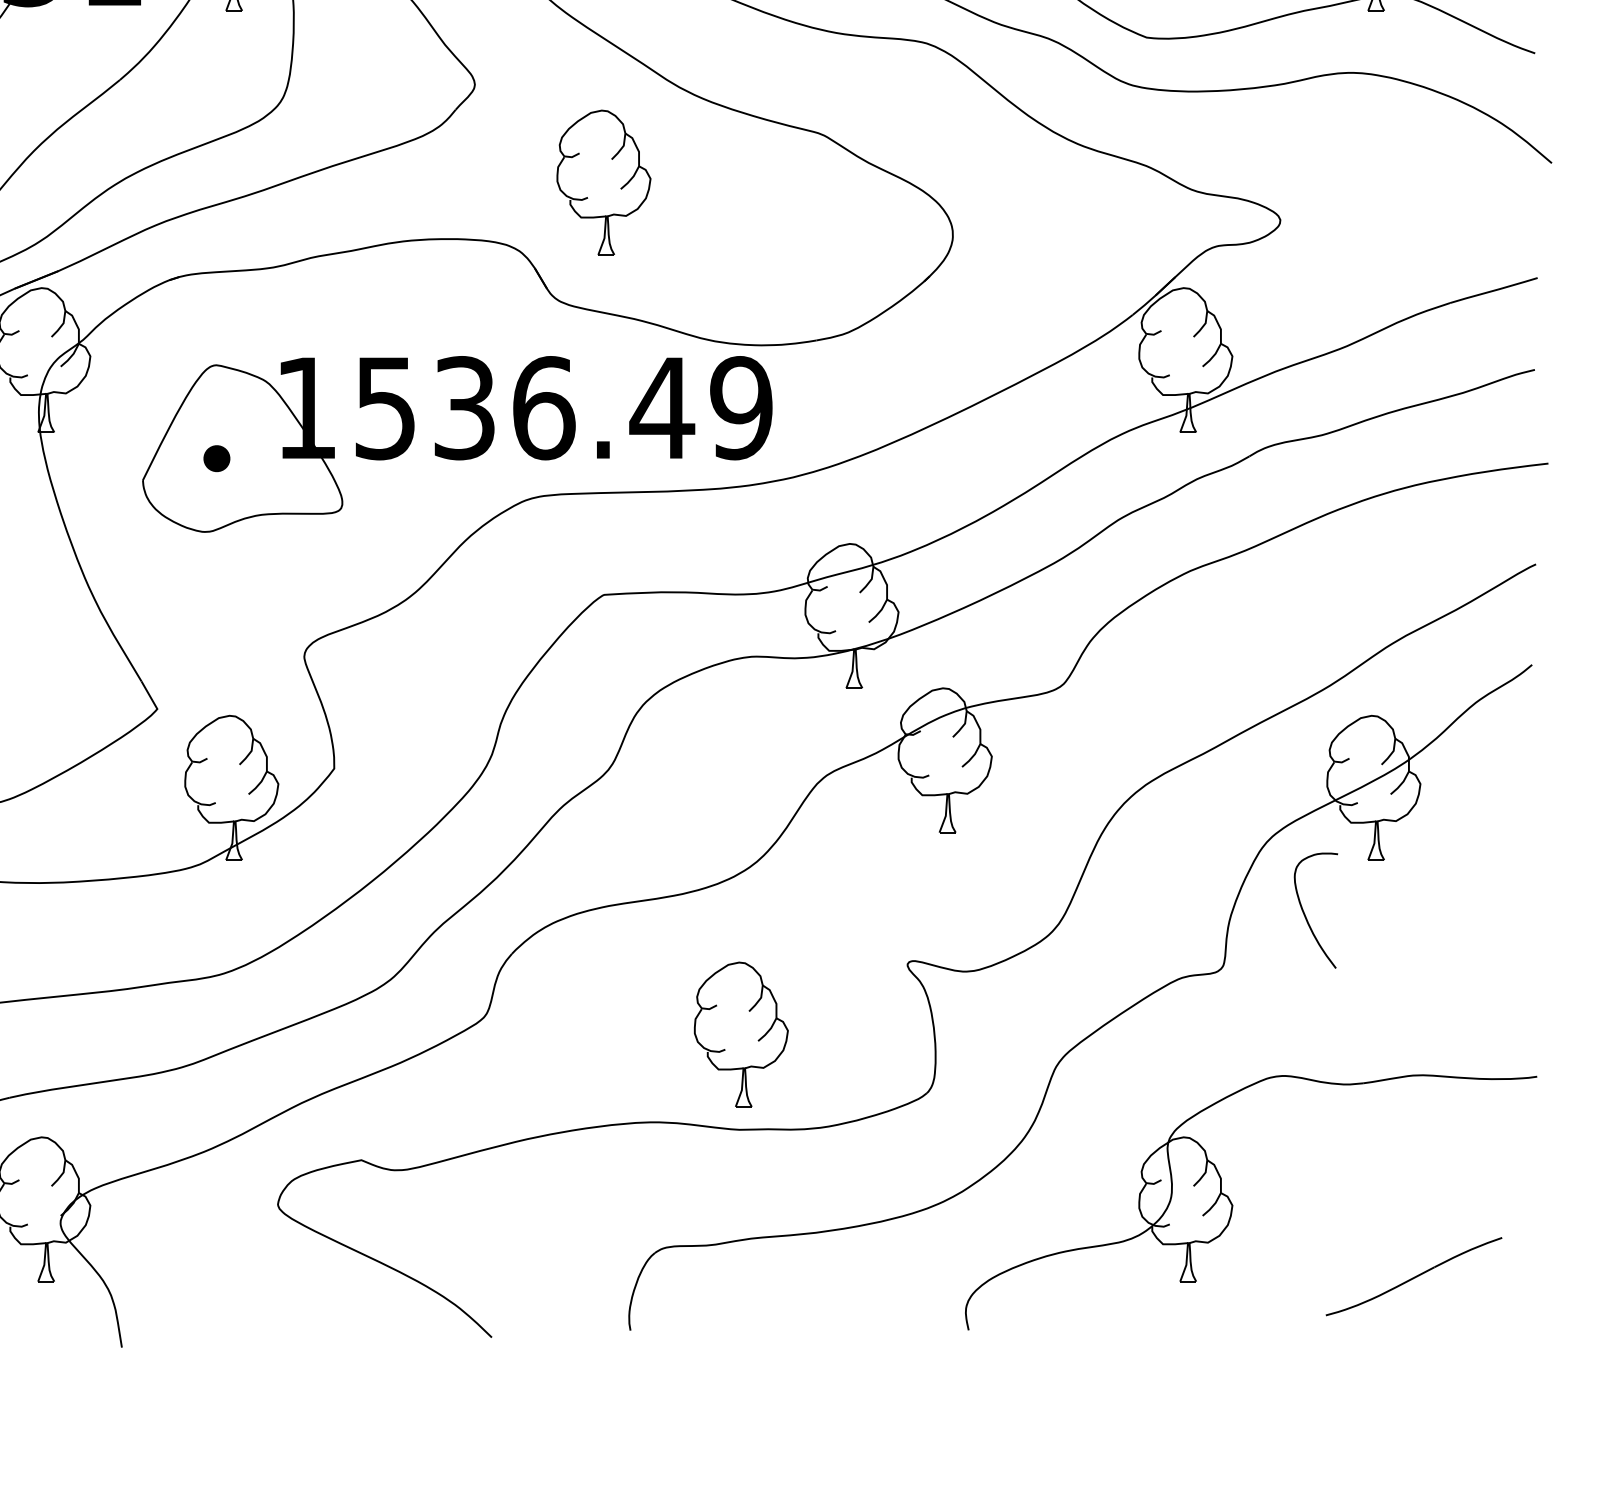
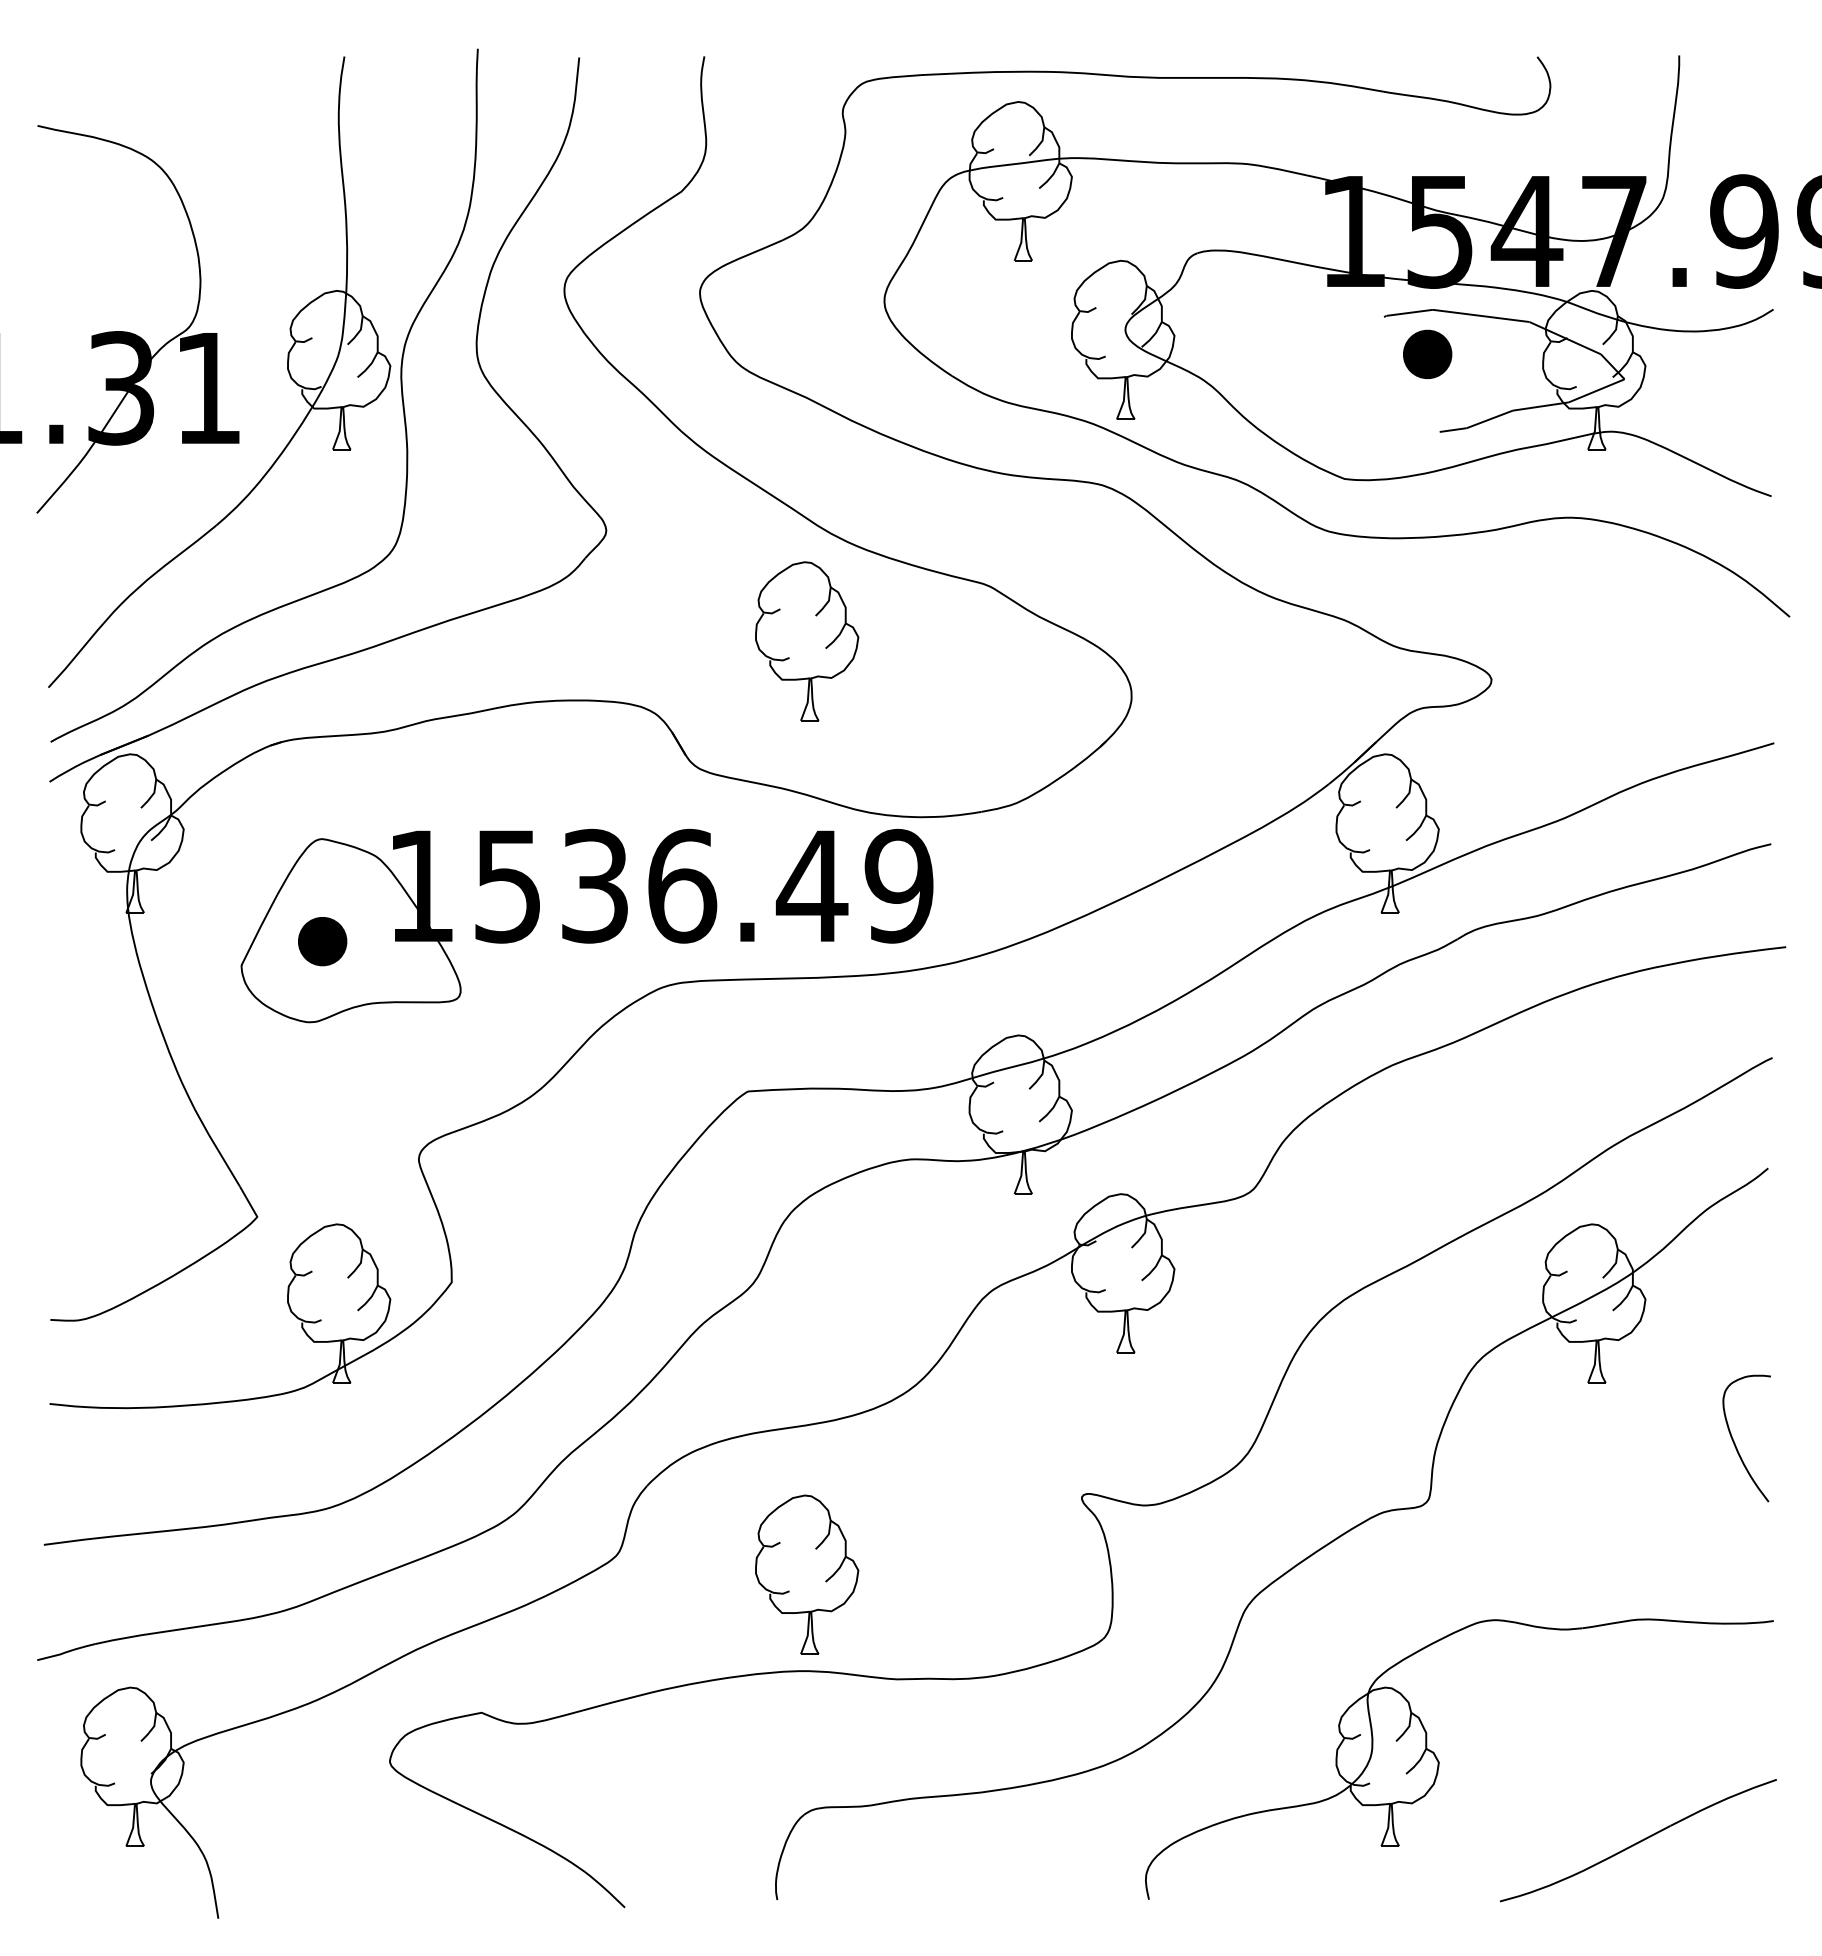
part: (604, 182) -> (807, 641), moved
part: (216, 458) -> (322, 941), size x1.67
curve: (1305, 915) -> (1735, 1443), moved
part: (741, 1034) -> (807, 1574), moved
part: (1414, 1276) -> (1638, 1840), size x1.43

